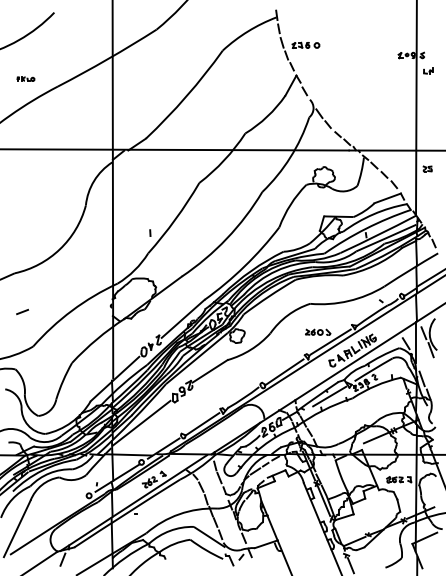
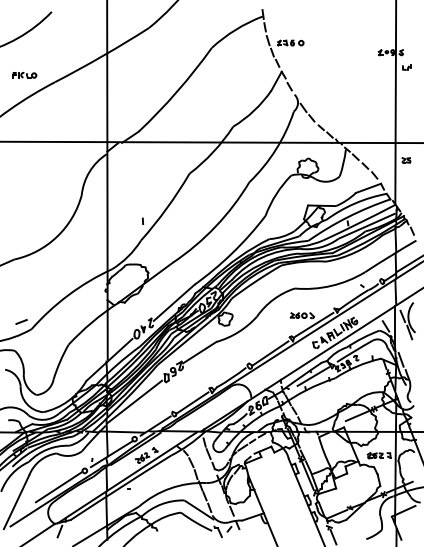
part: (25, 78) -> (24, 74), size x1.43
line: (22, 311) -> (21, 321), moved
line: (61, 512) -> (58, 486), added

